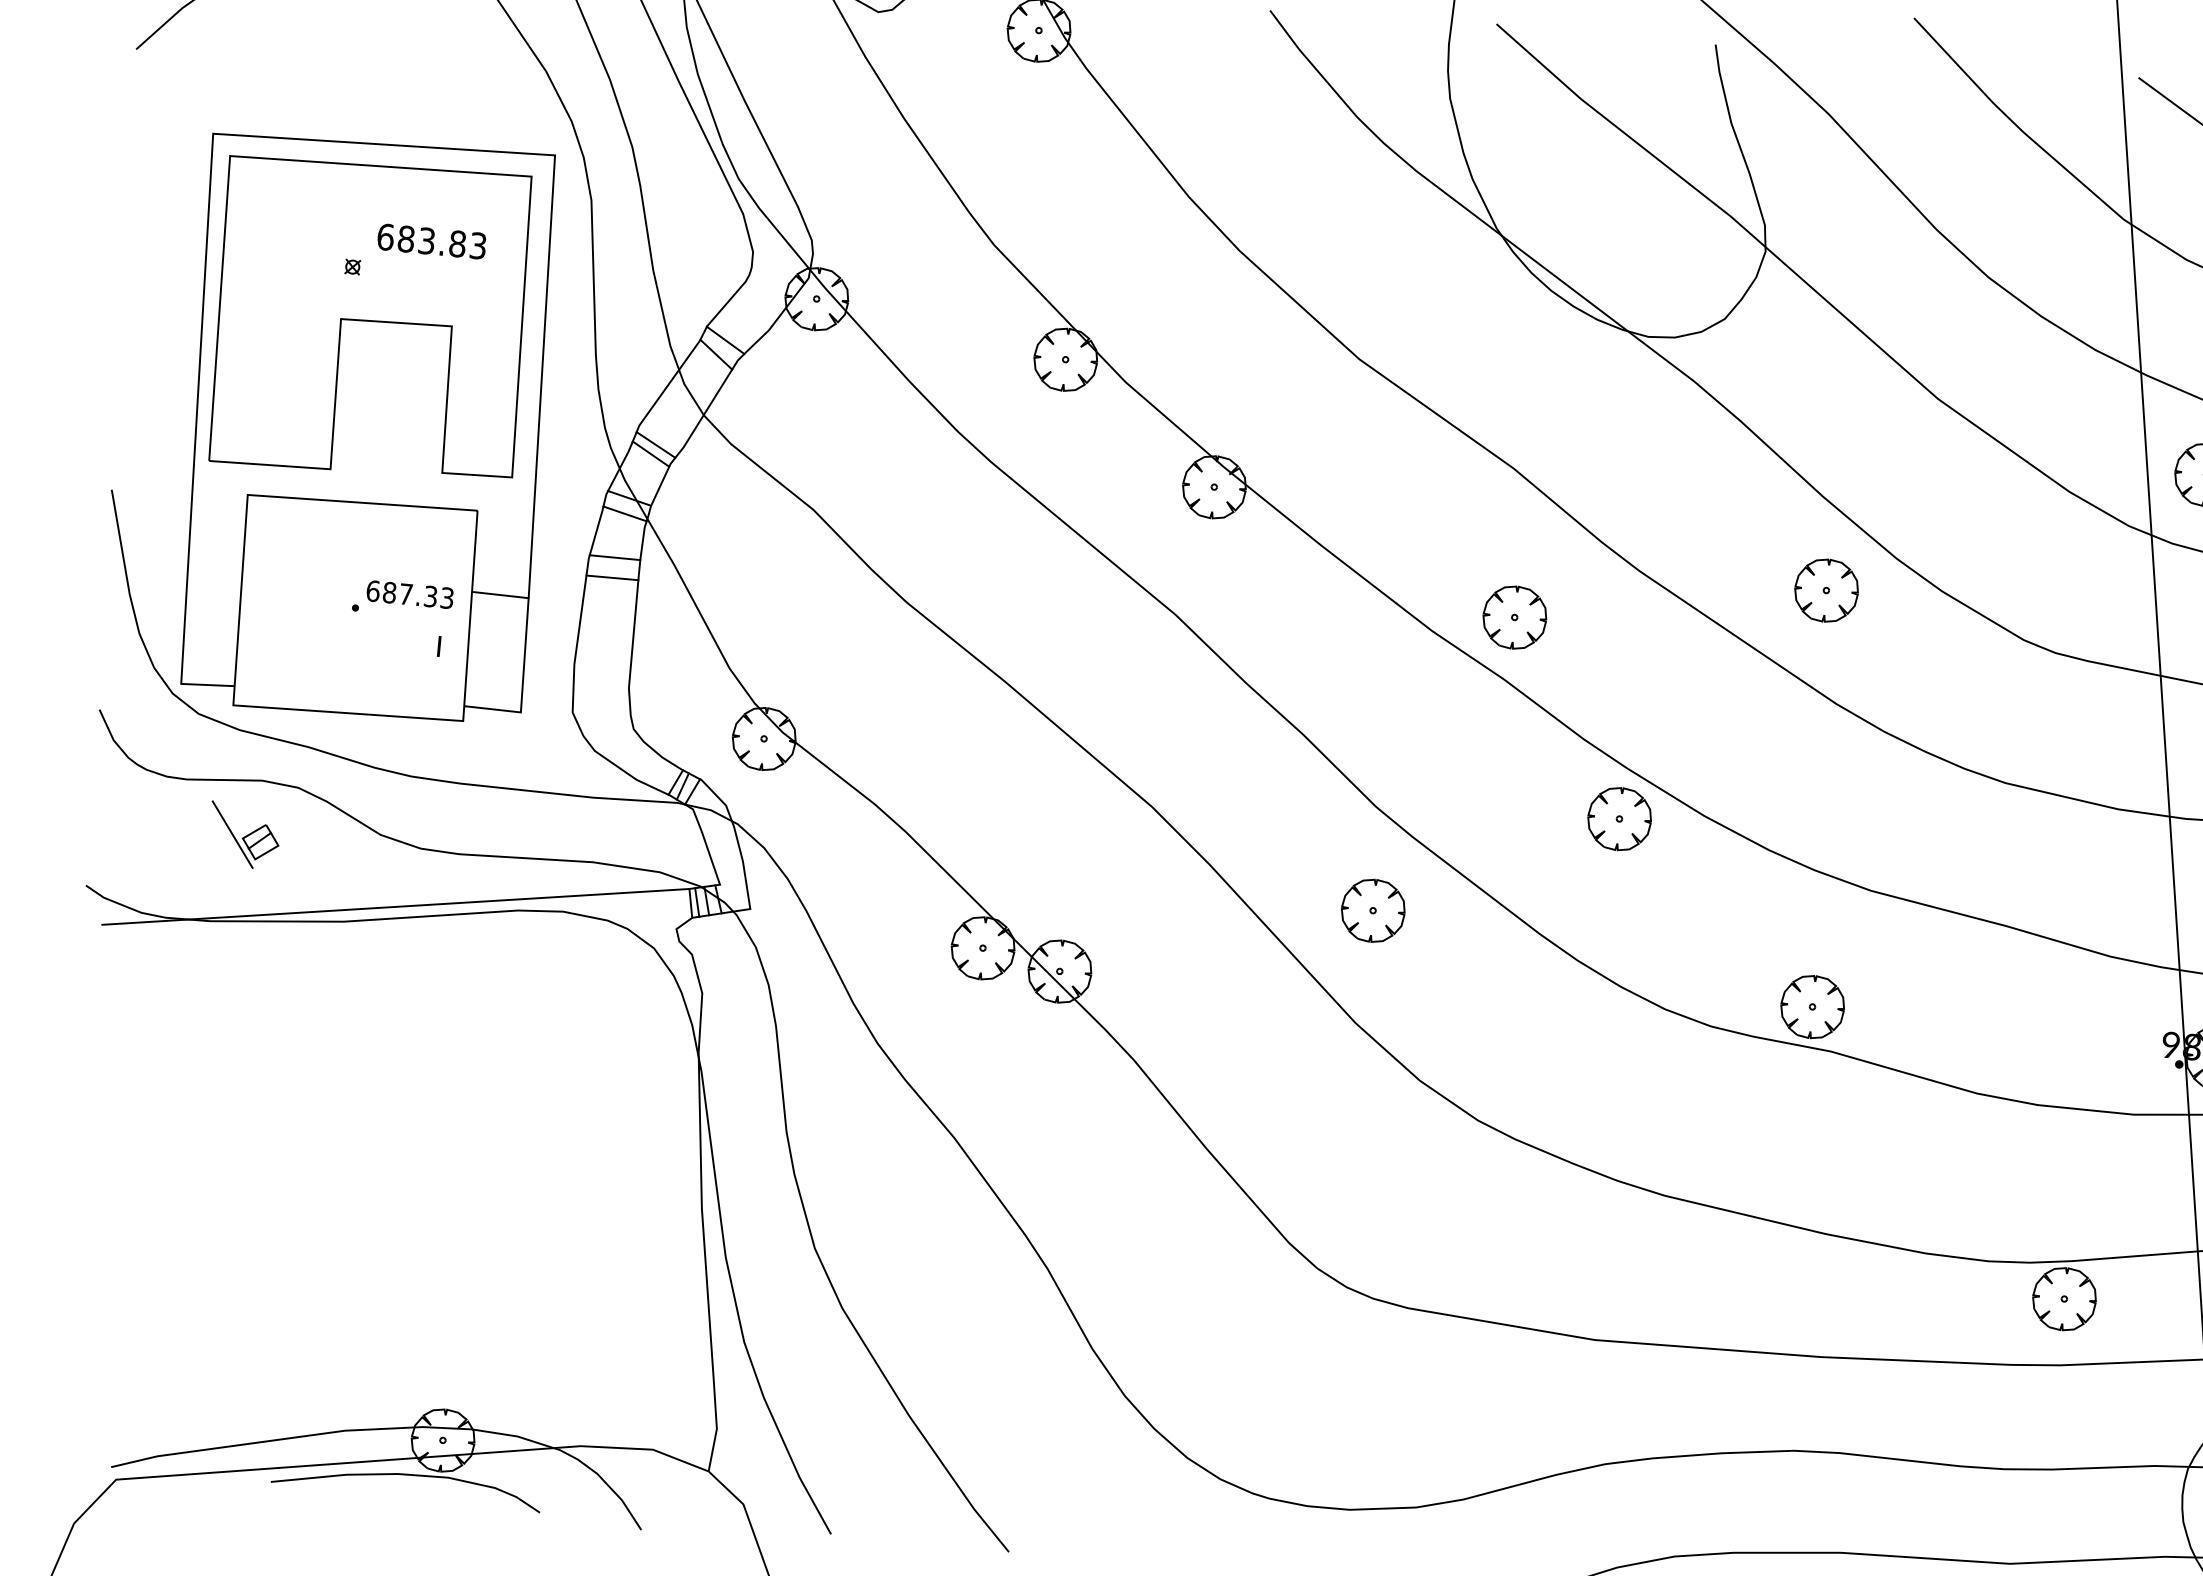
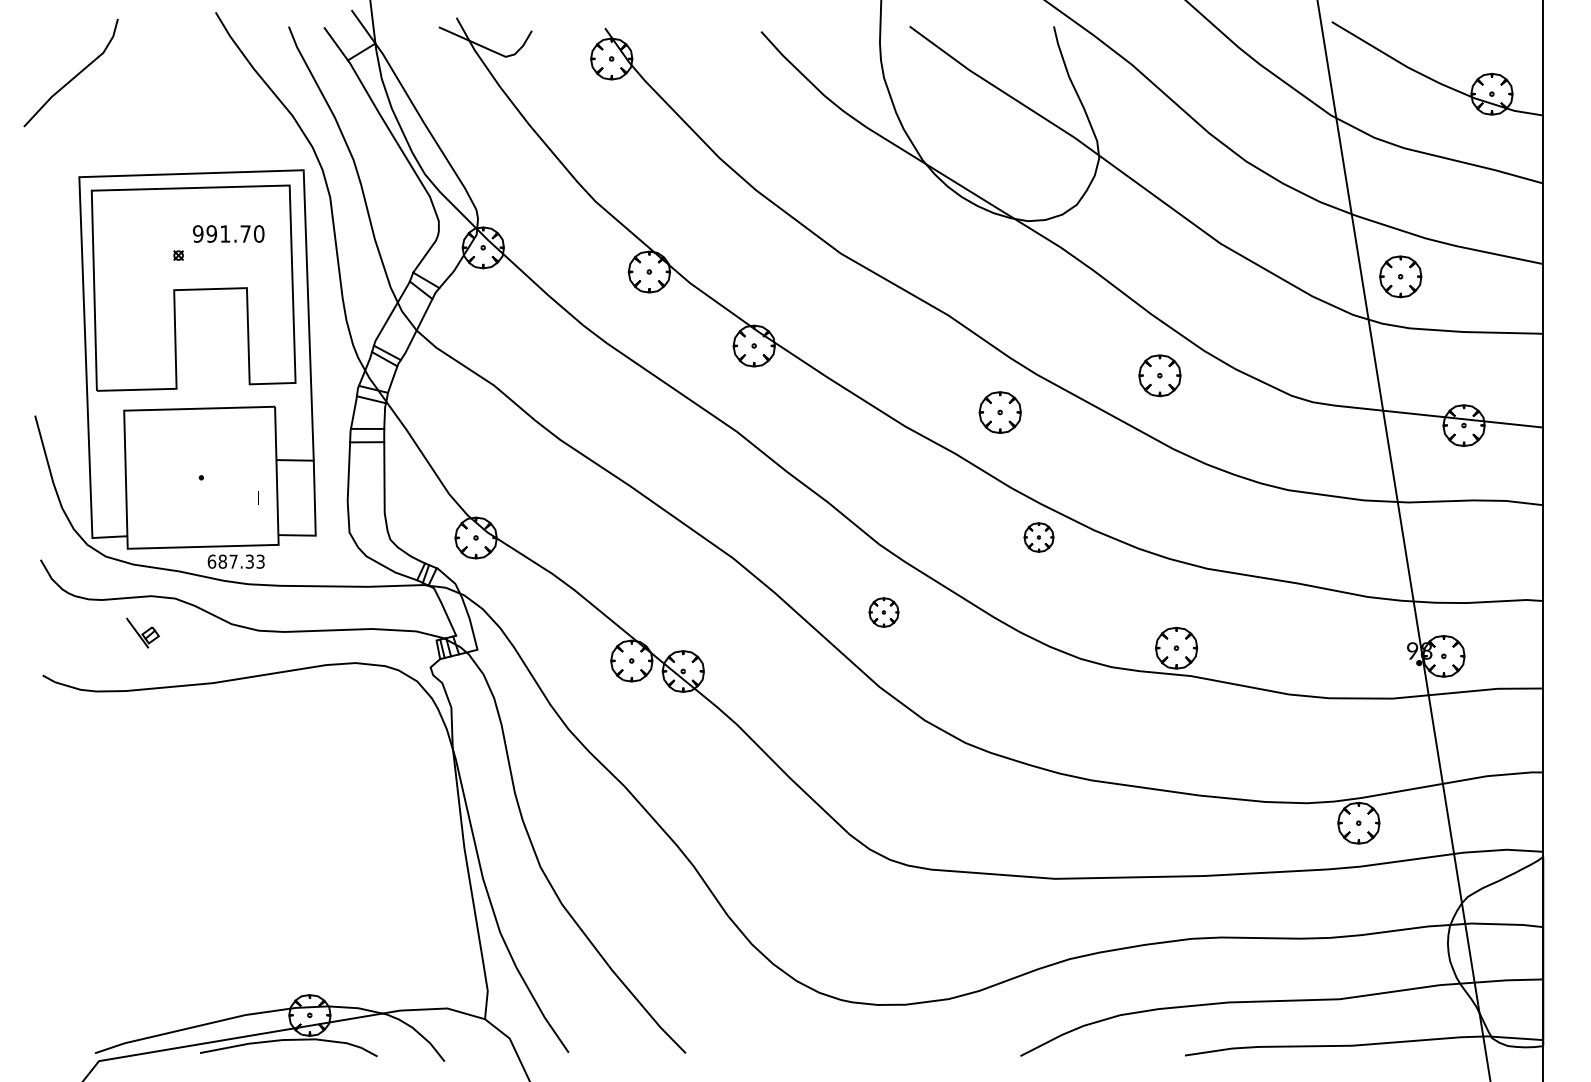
text: (431, 240) -> (228, 233), 683.83 -> 991.70
text: (409, 594) -> (235, 561), moved
part: (1513, 617) -> (999, 412), moved
part: (1618, 818) -> (1038, 537), size x0.7
part: (243, 834) -> (142, 632), size x0.7
line: (394, 907) -> (245, 670), removed
part: (1372, 910) -> (883, 612), size x0.7

